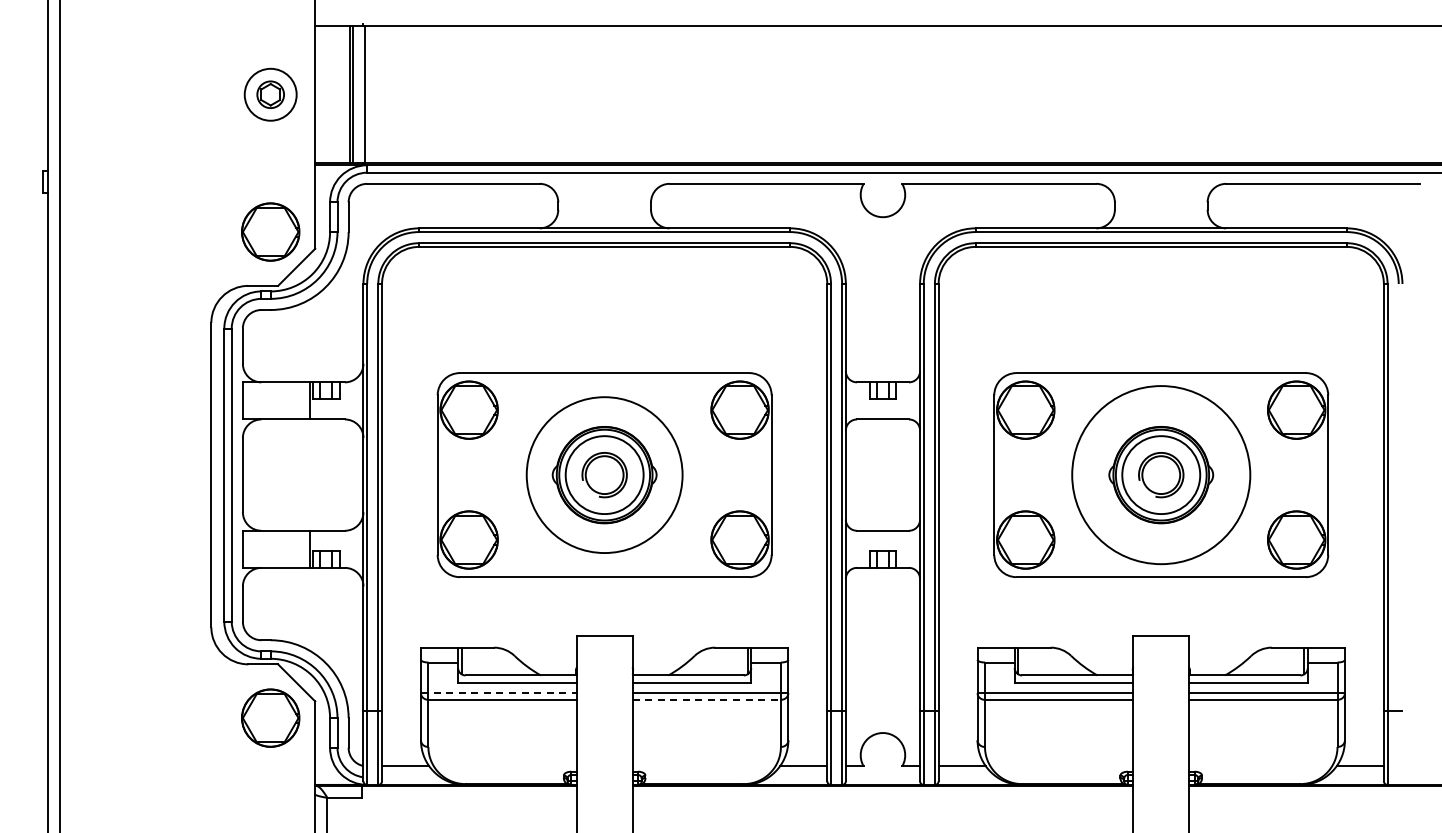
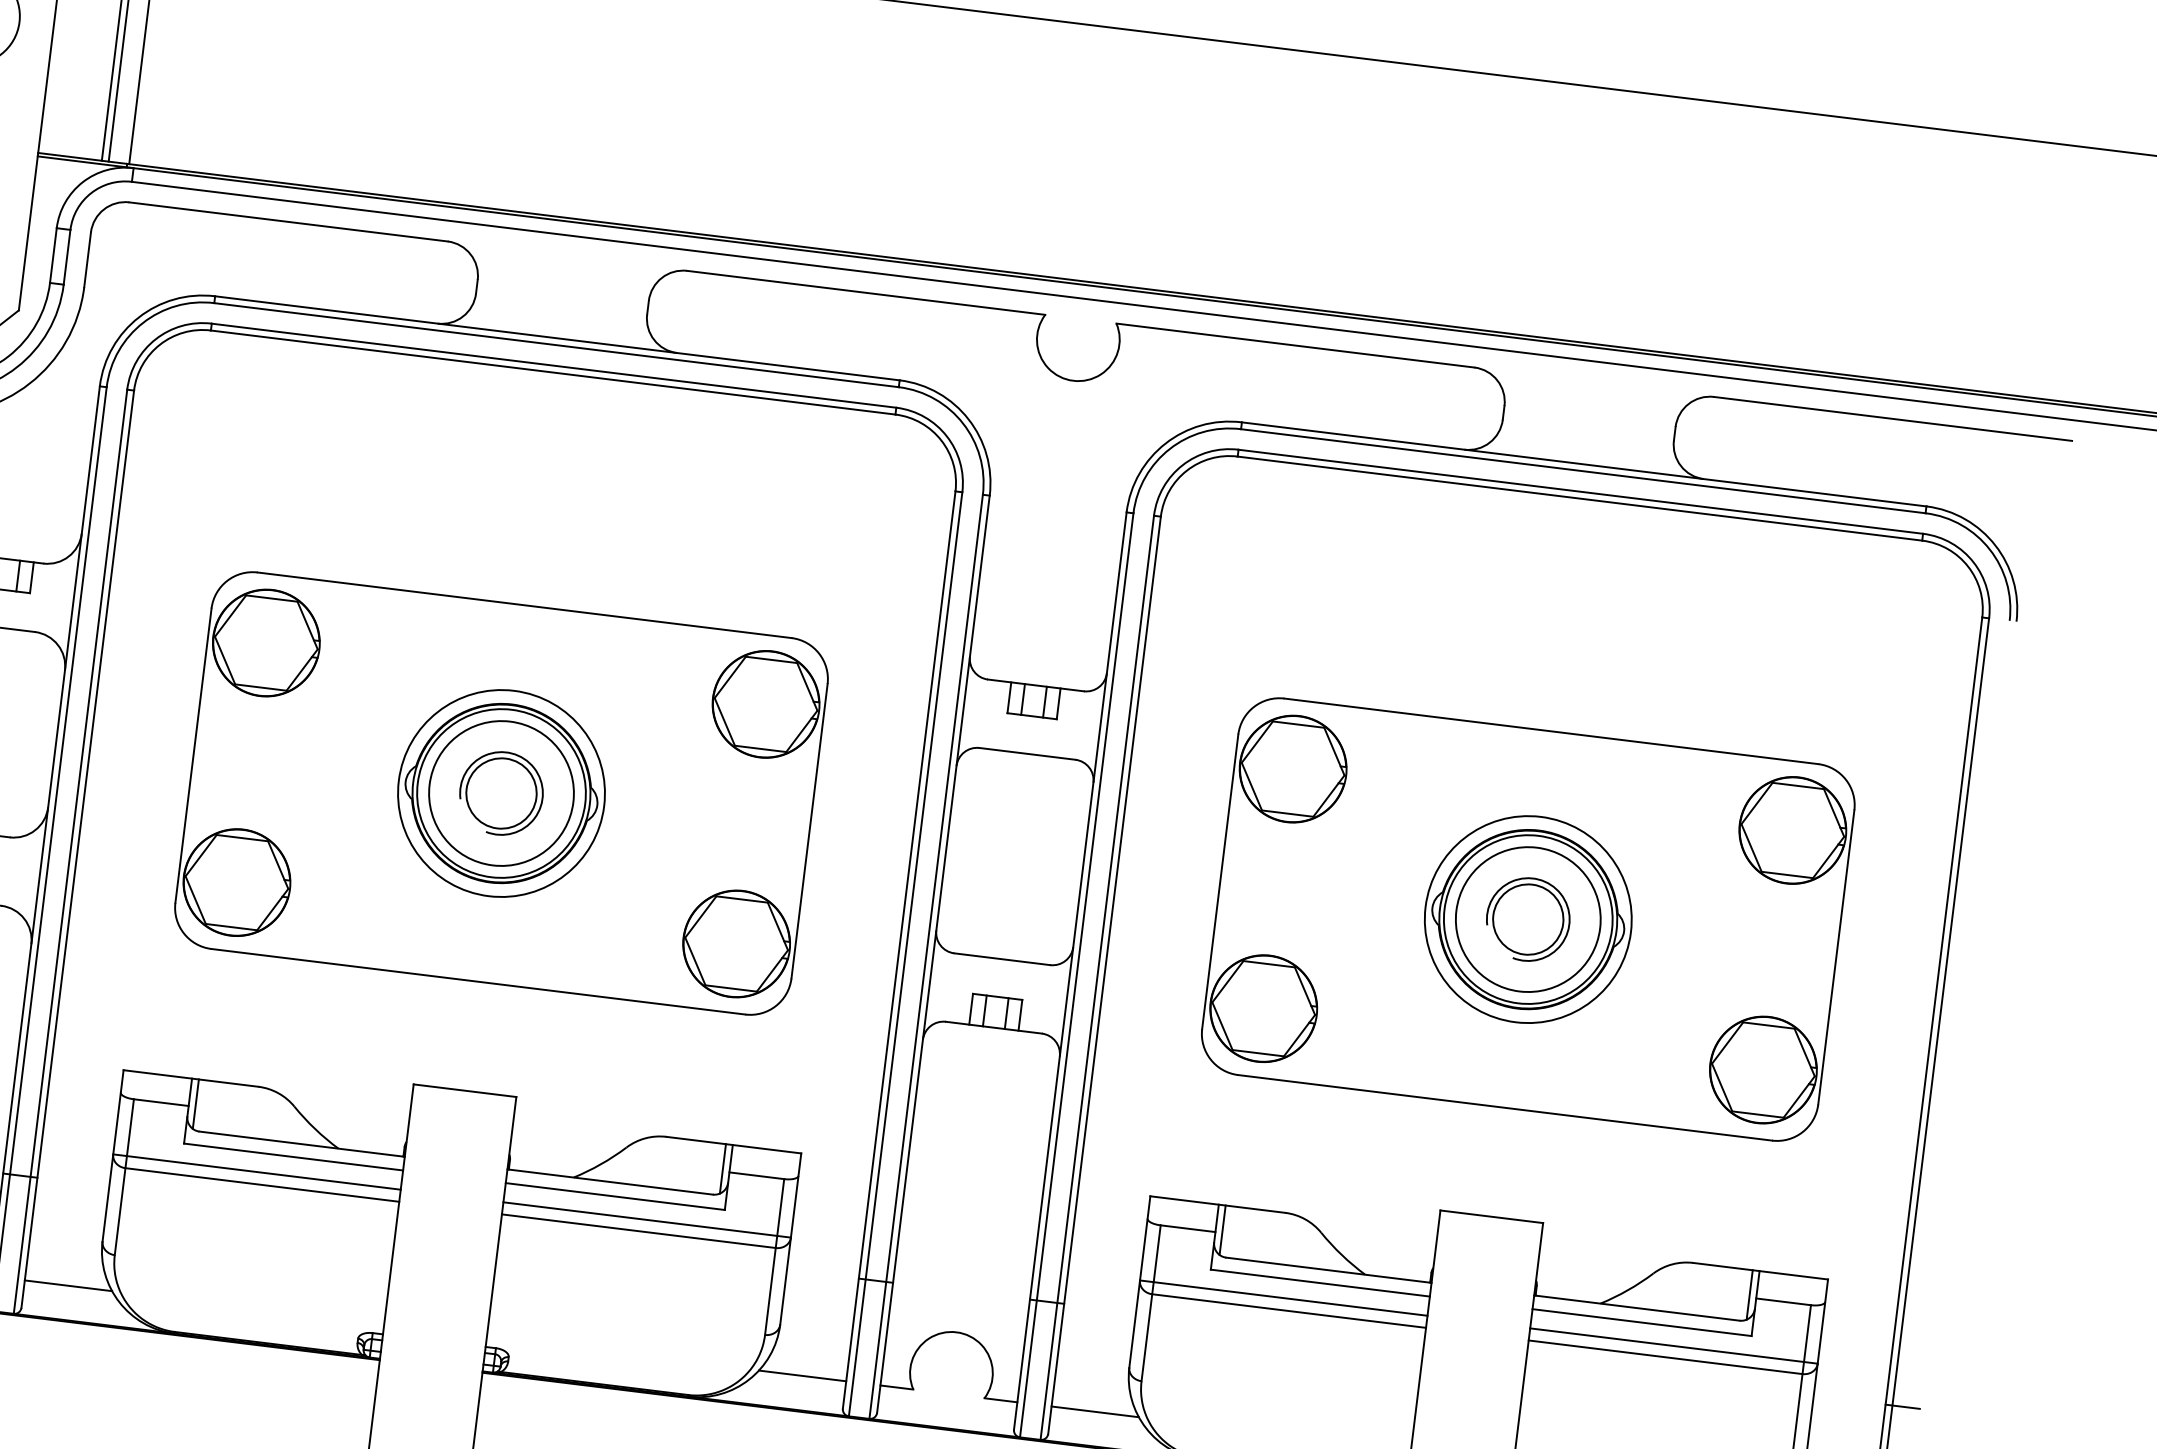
circle: (604, 474) -> (501, 792), size x0.71
circle: (1160, 474) -> (1527, 918), size x0.62
line: (498, 693) -> (256, 1172), dashed -> solid
line: (707, 699) -> (640, 1230), dashed -> solid

